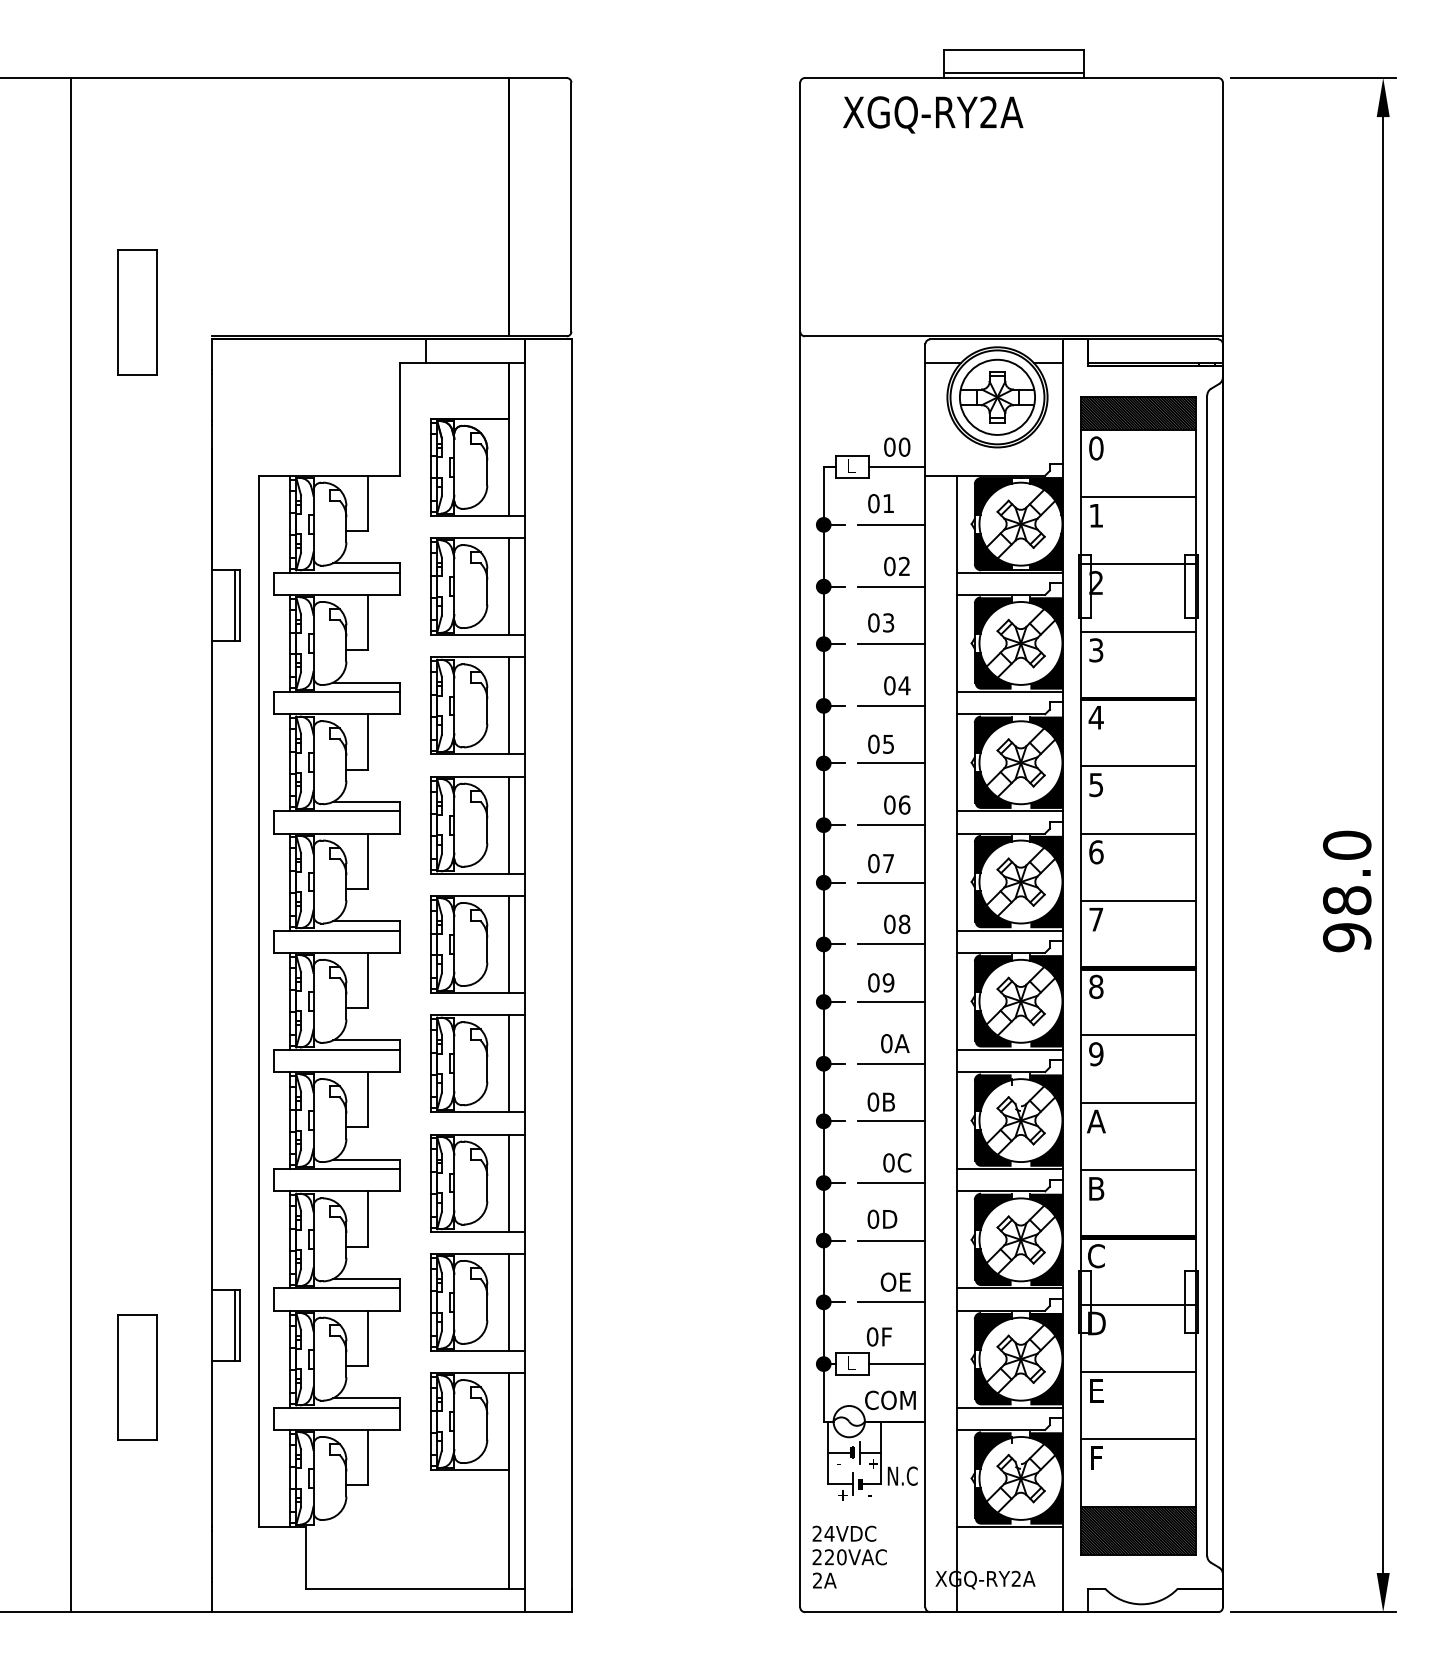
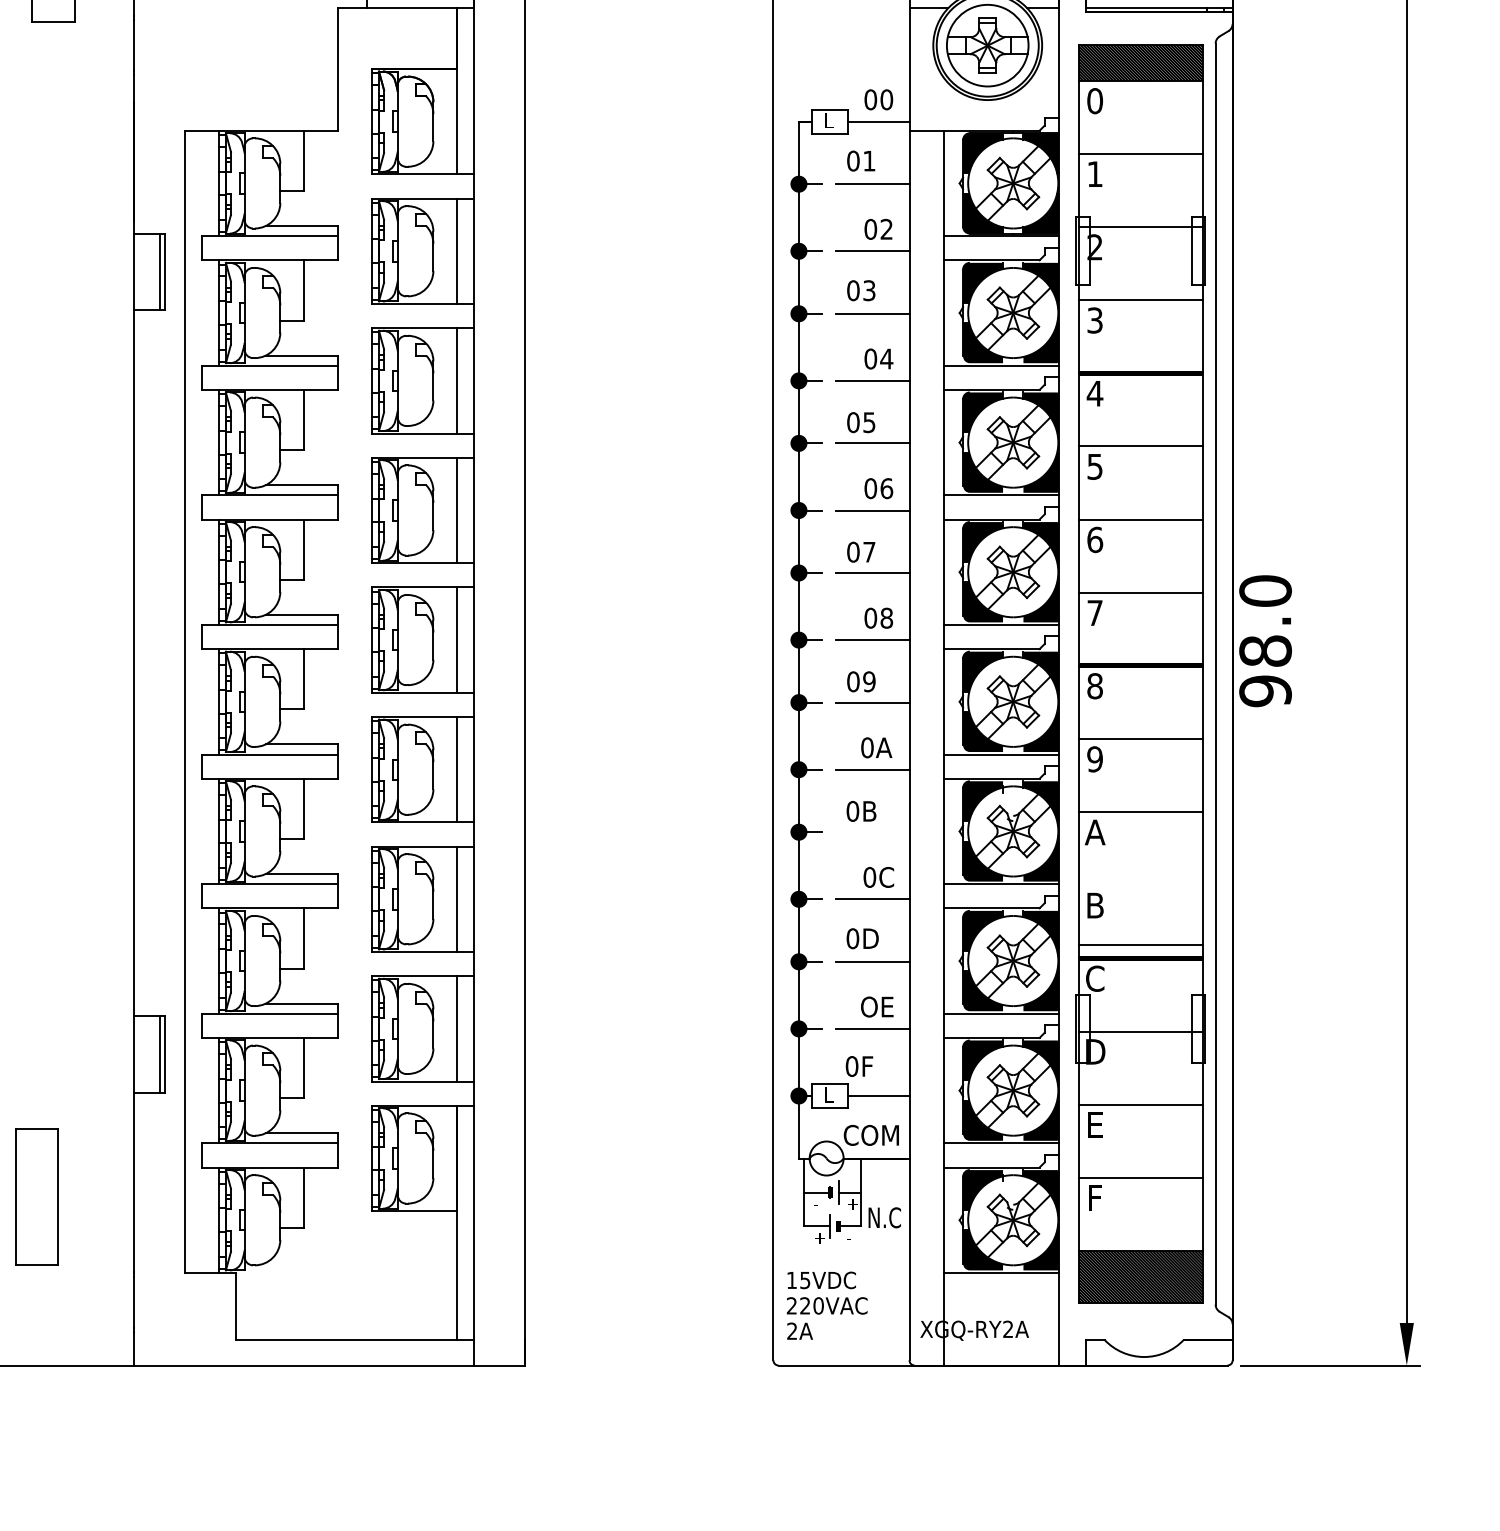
text: (1347, 891) -> (1265, 641), moved
line: (891, 1121) -> (872, 832), removed
line: (1138, 1170) -> (1140, 945), moved
part: (137, 1377) -> (37, 1197), moved
text: (823, 1533) -> (798, 1280), 24VDC -> 15VDC

